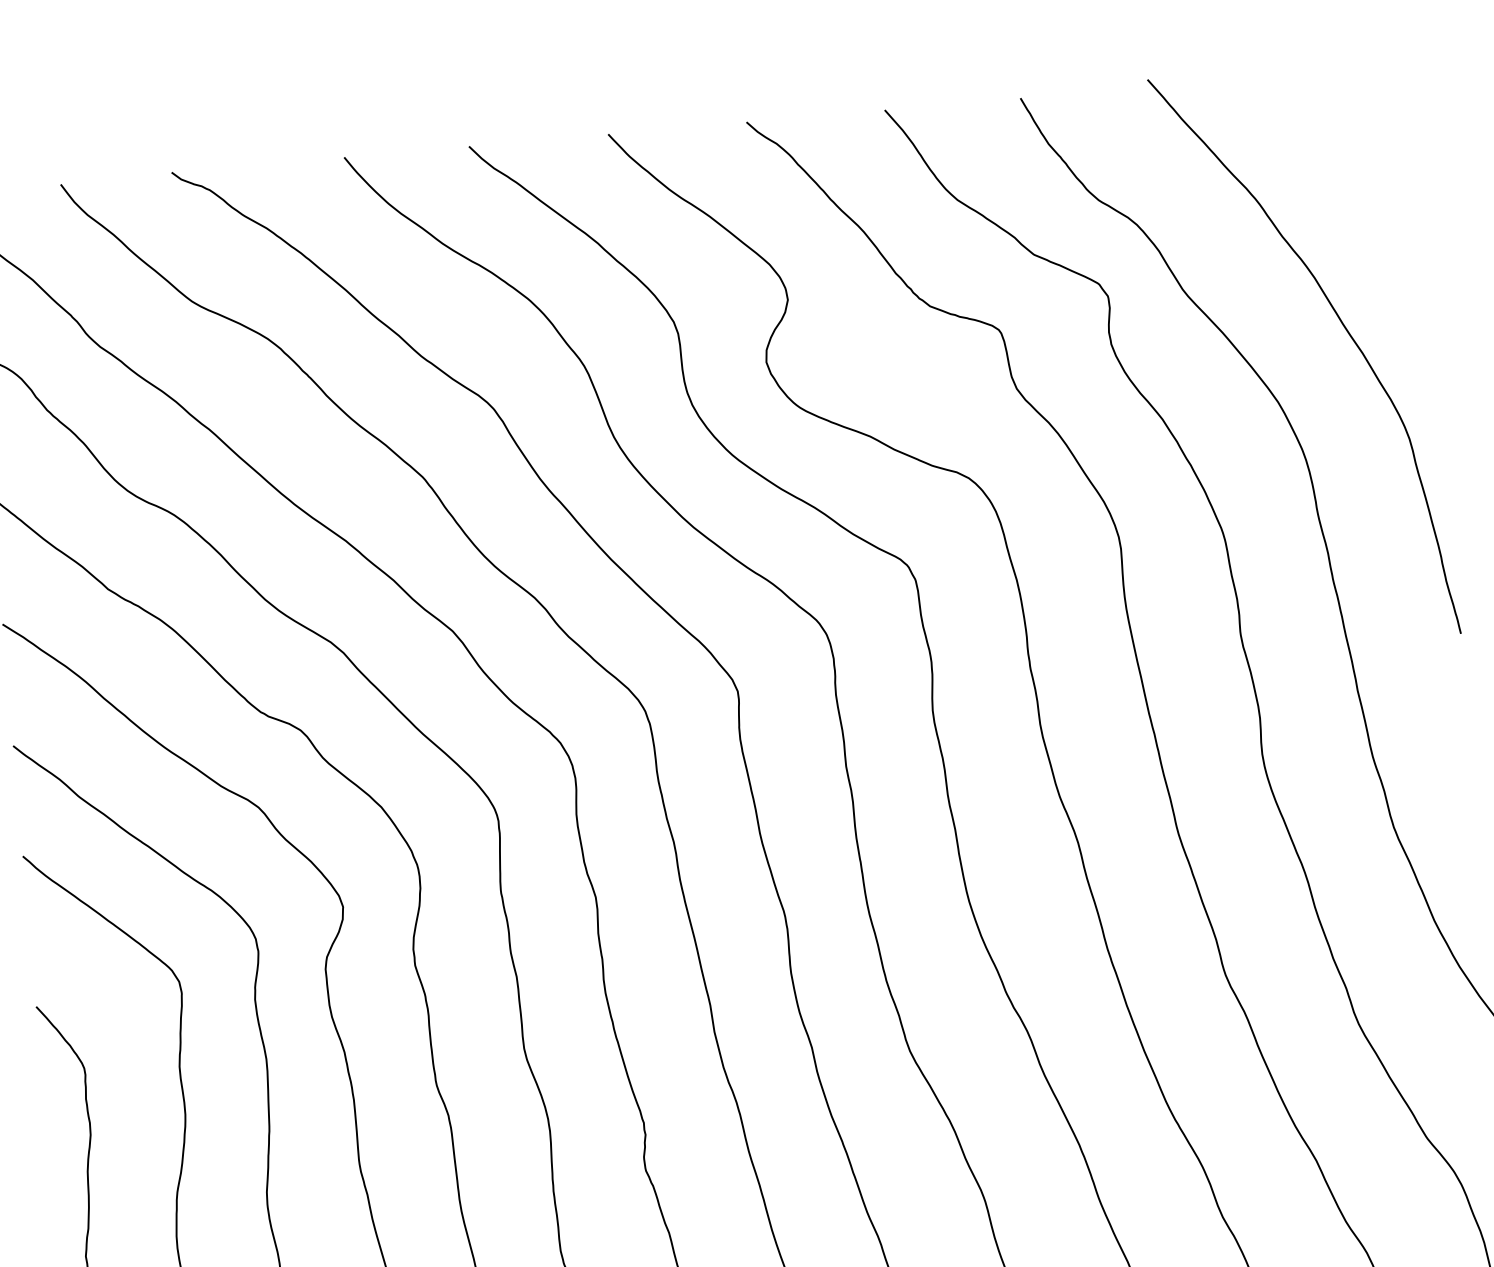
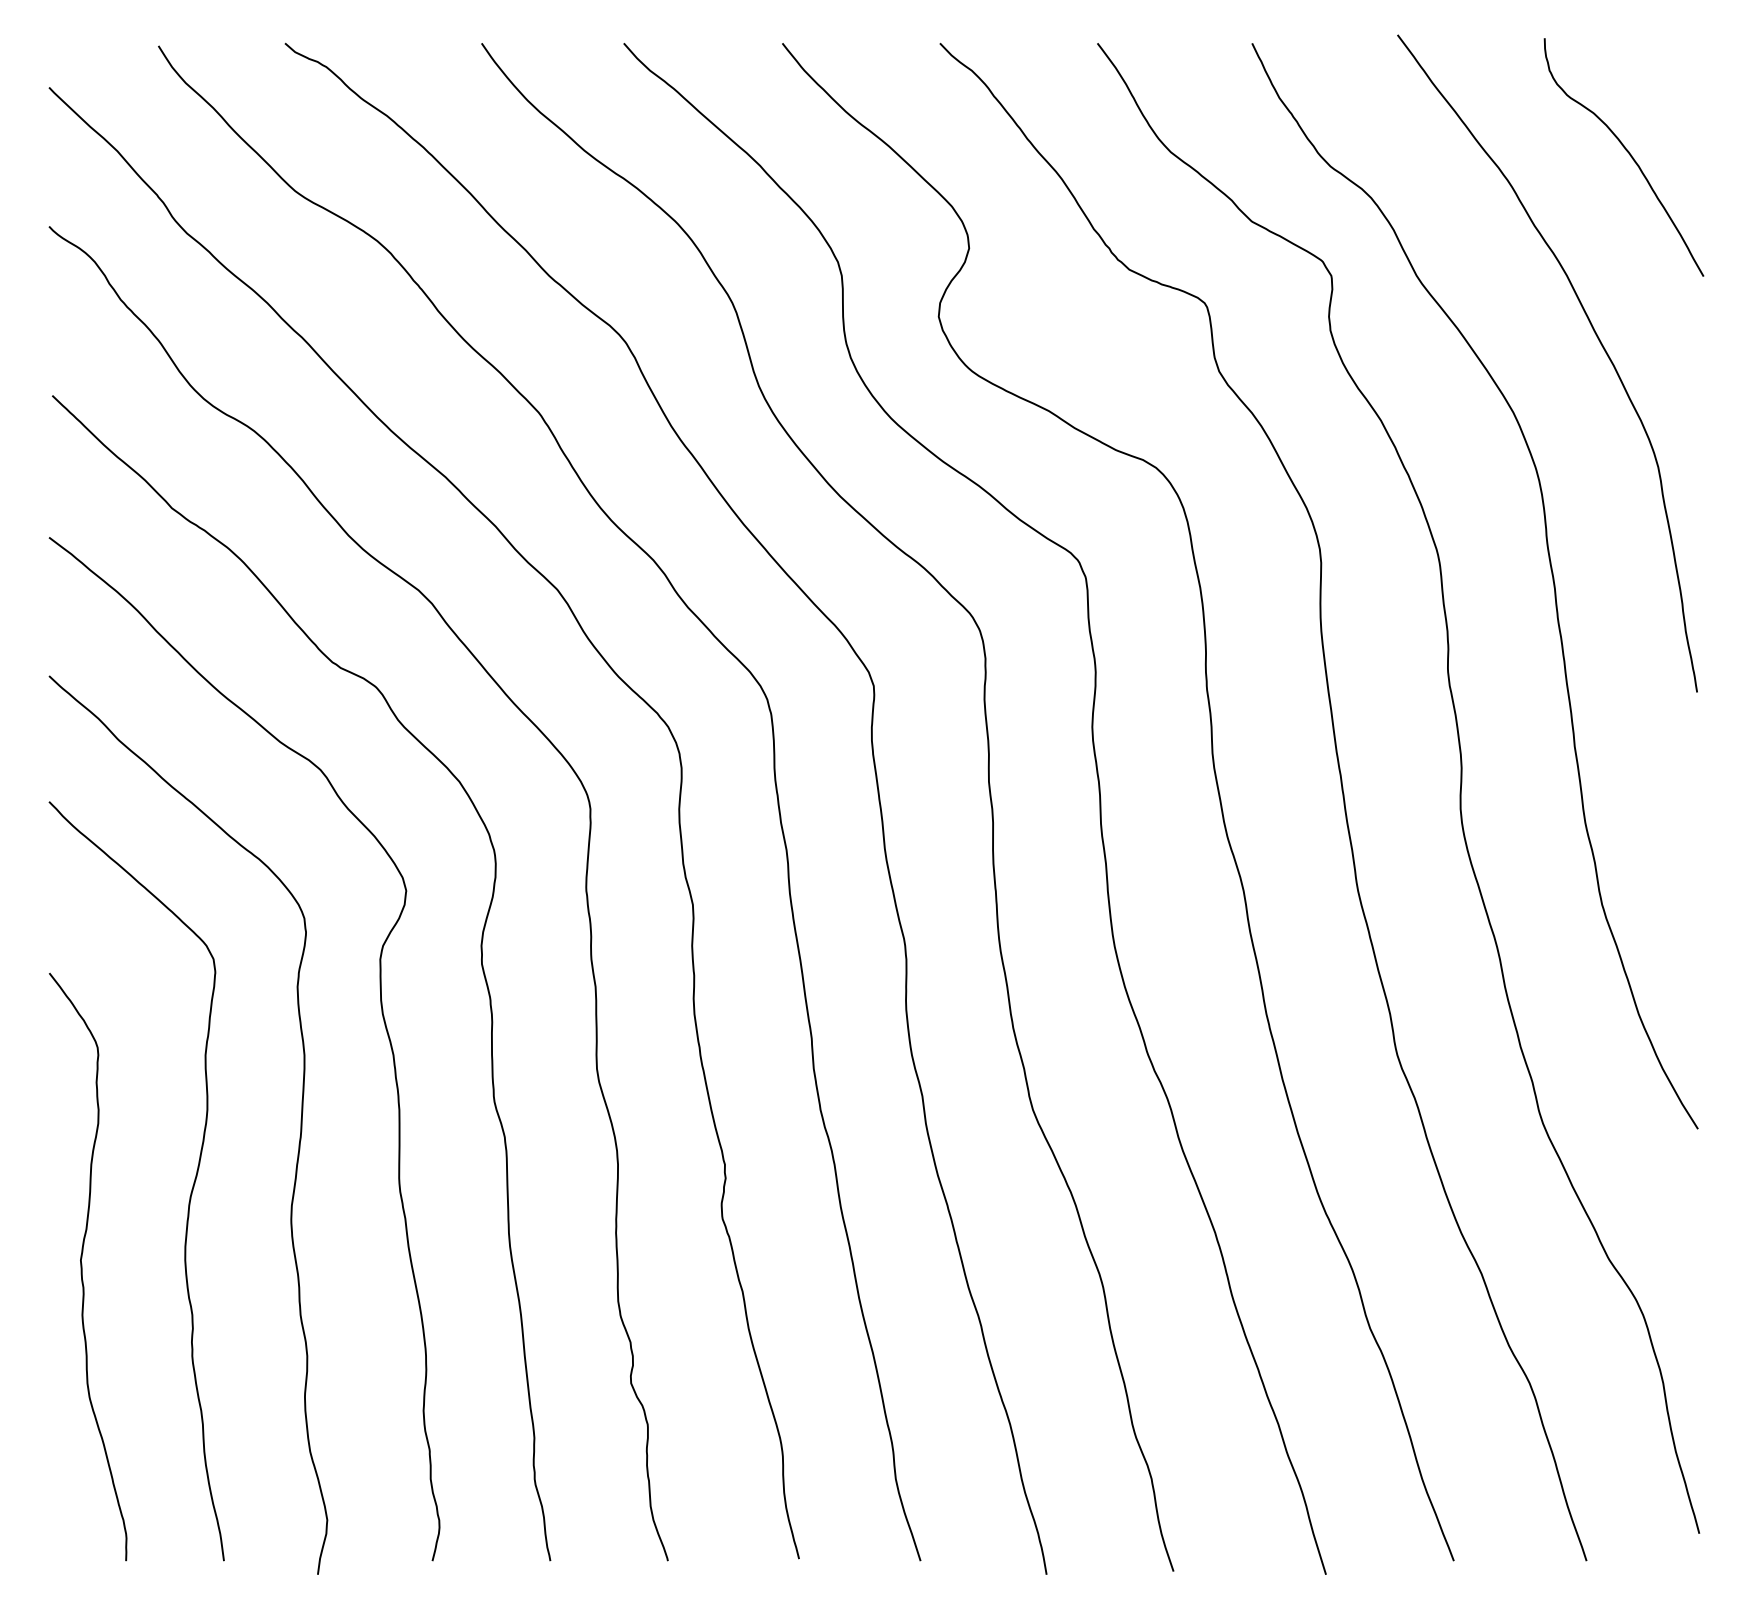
curve: (1360, 167) -> (1629, 155), added

